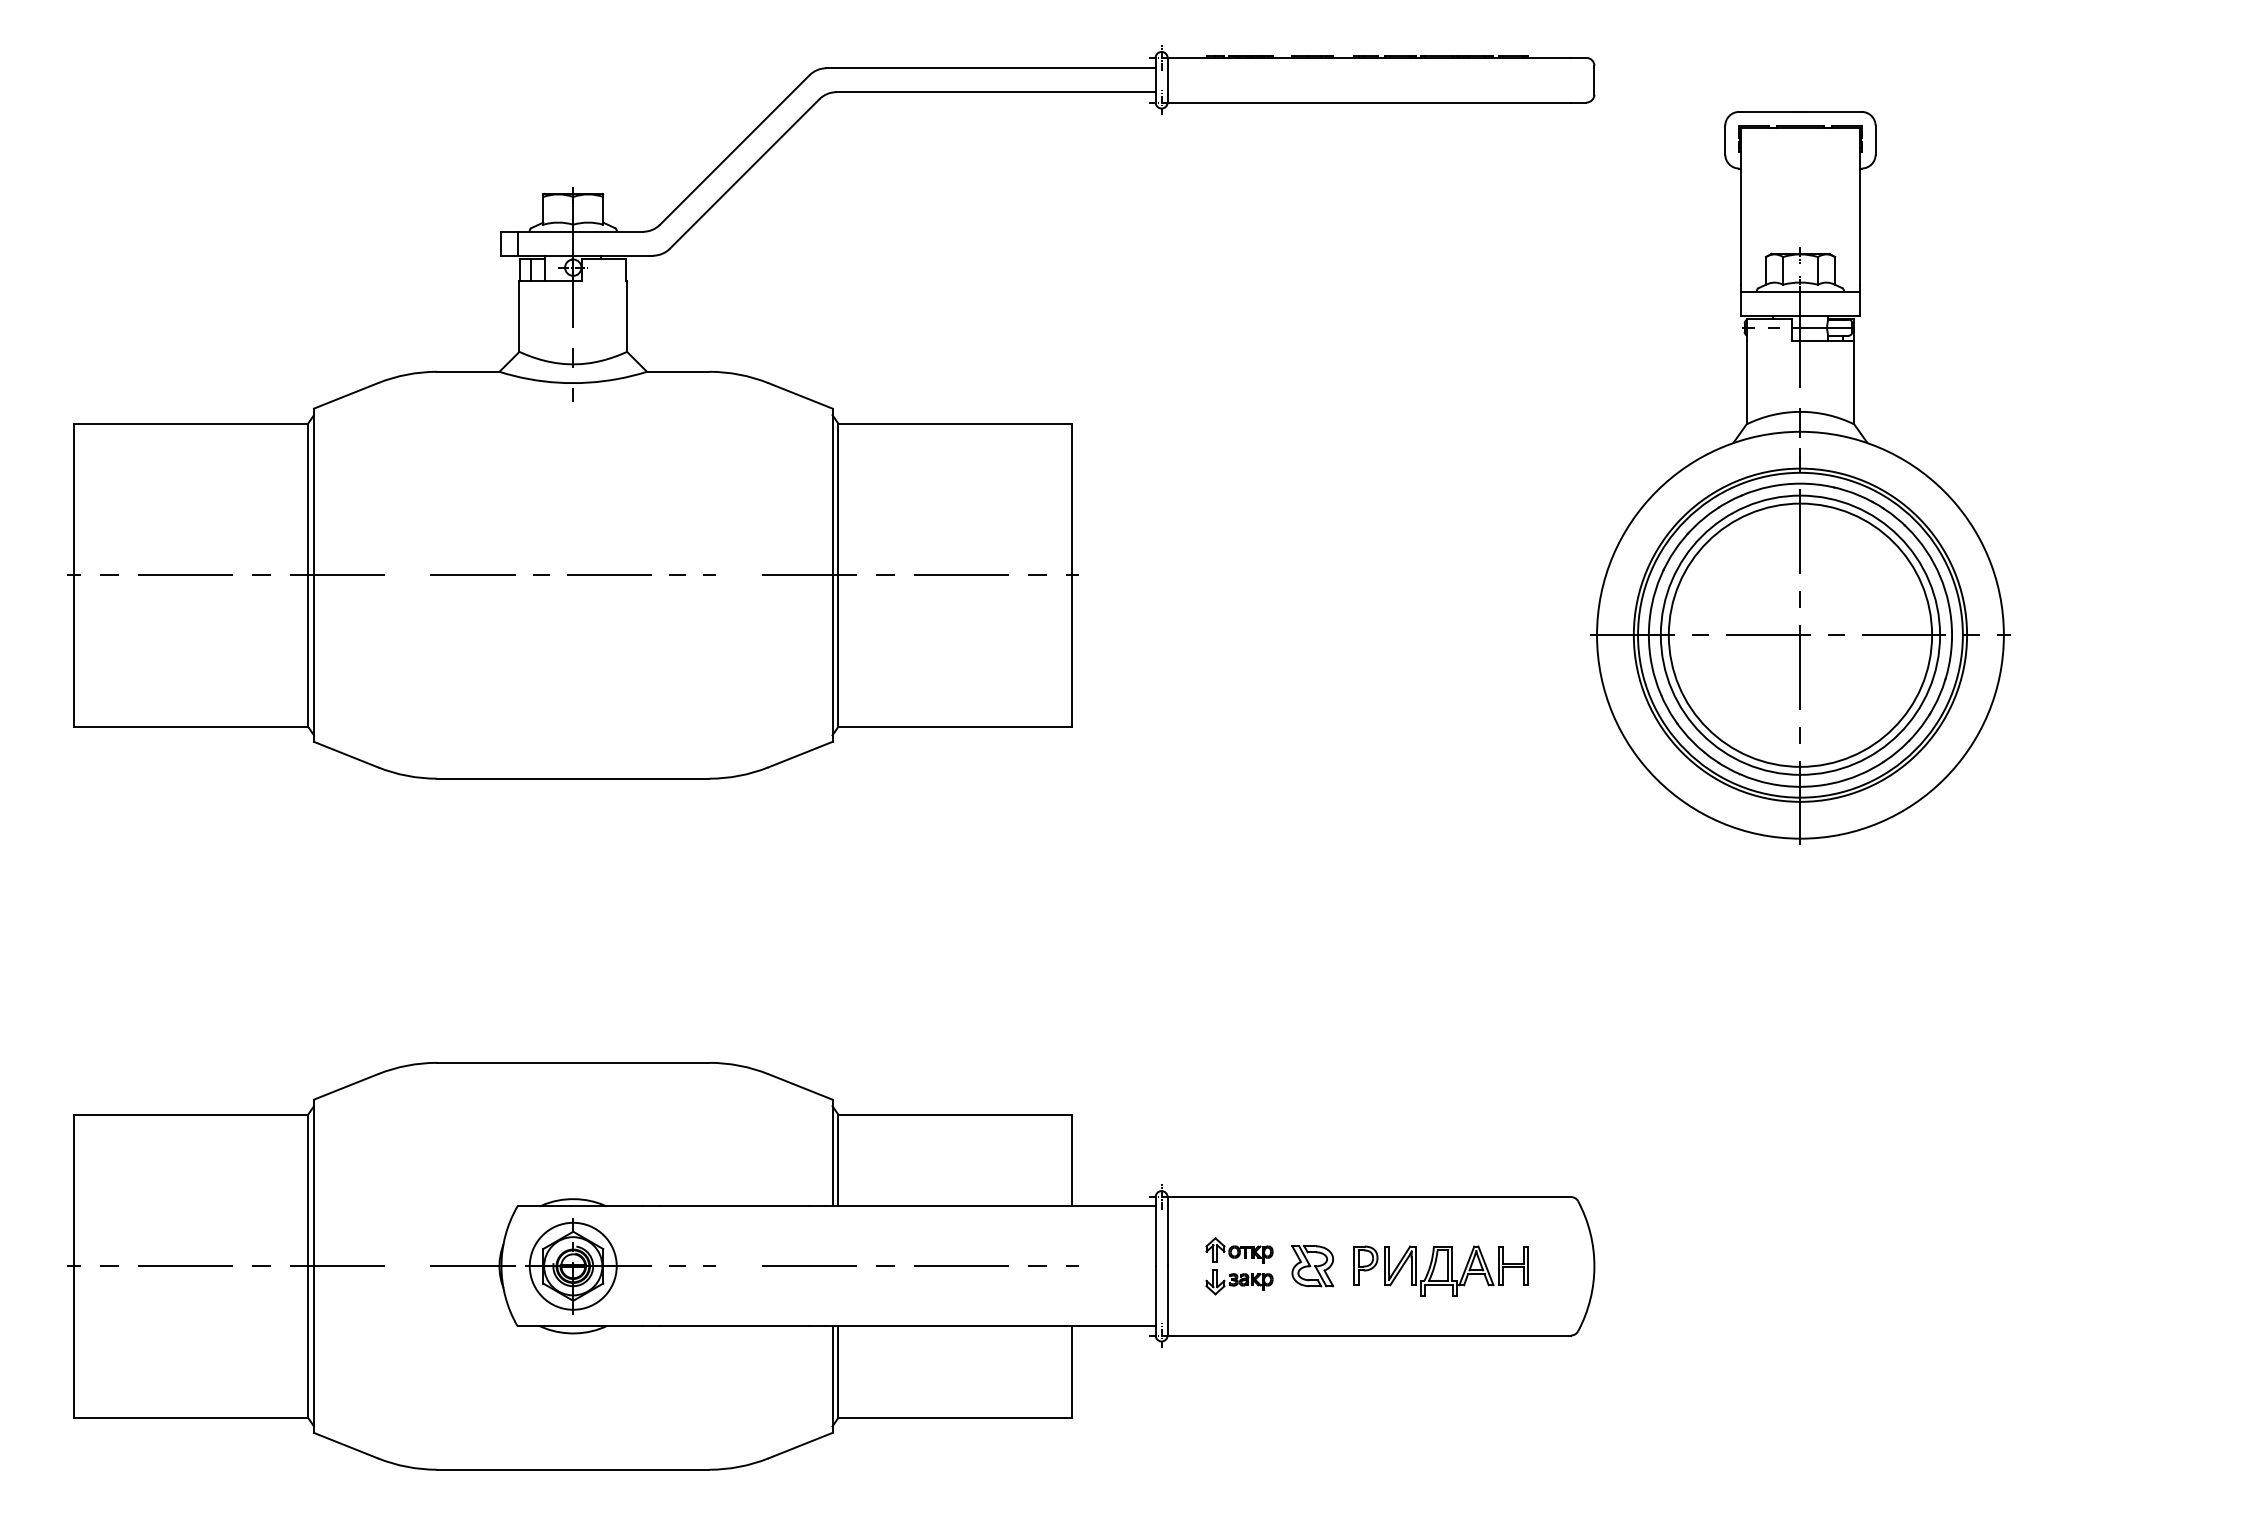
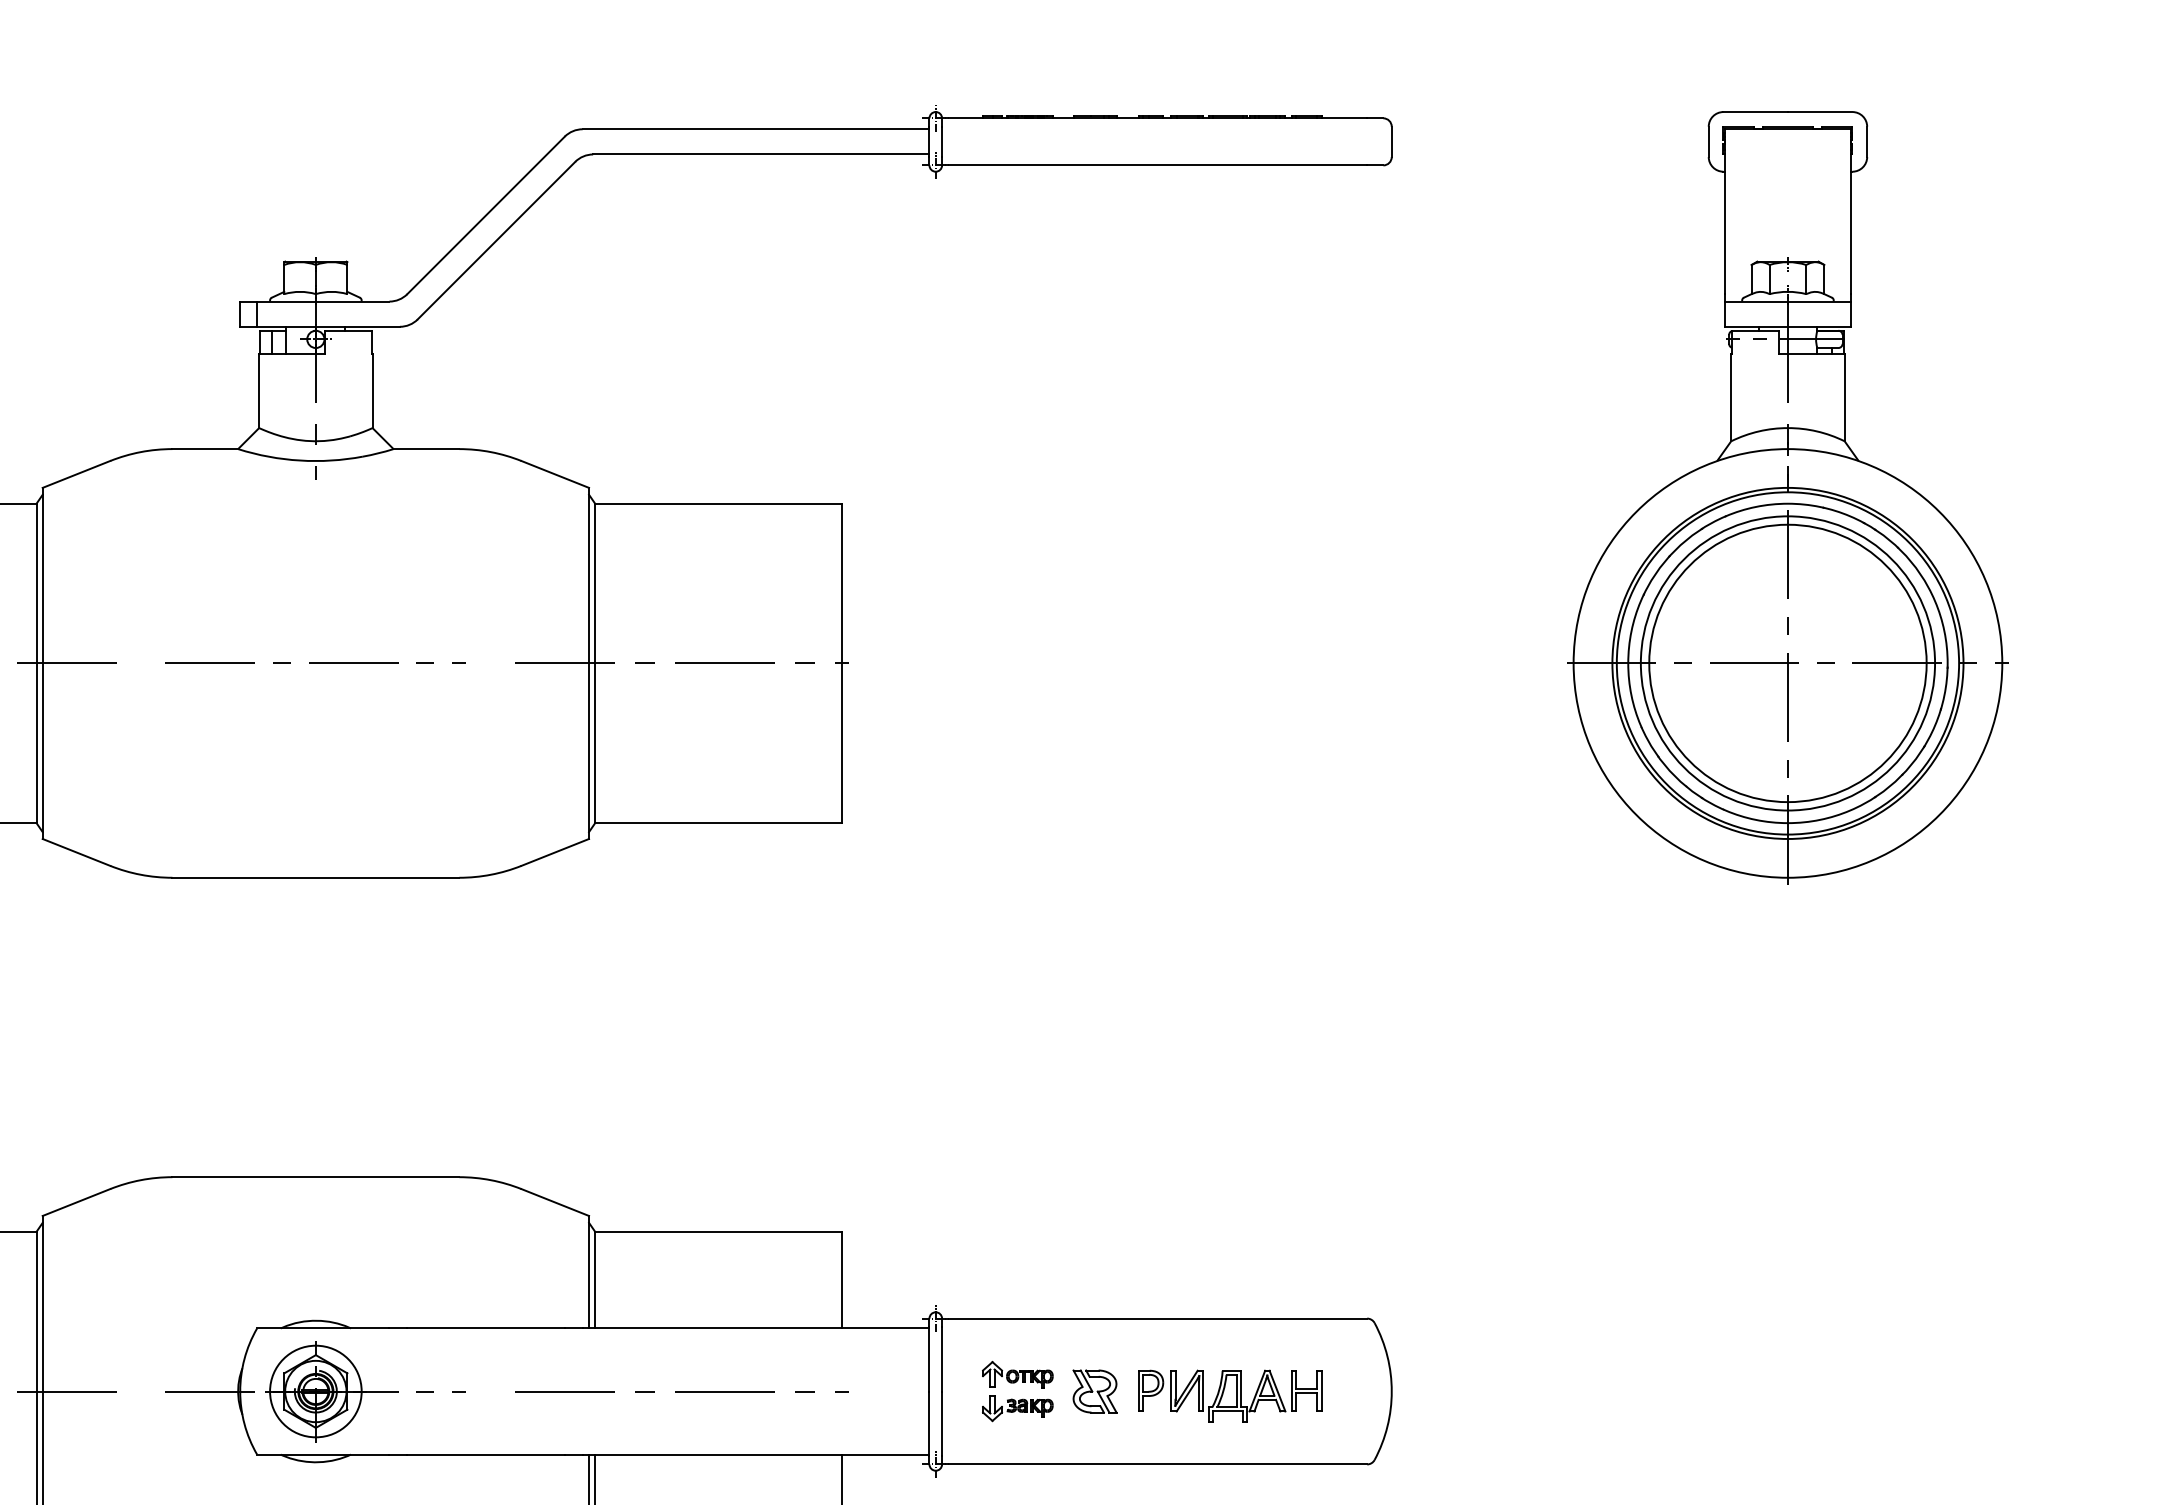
part: (1800, 477) -> (1788, 497), moved

